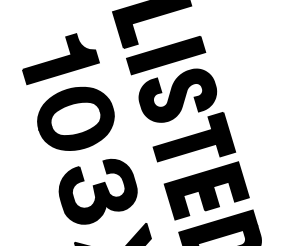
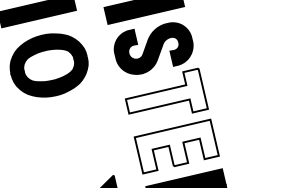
fill: (194, 136) -> (167, 90), removed
fill: (206, 190) -> (176, 146), removed
part: (97, 191) -> (66, 140), removed

